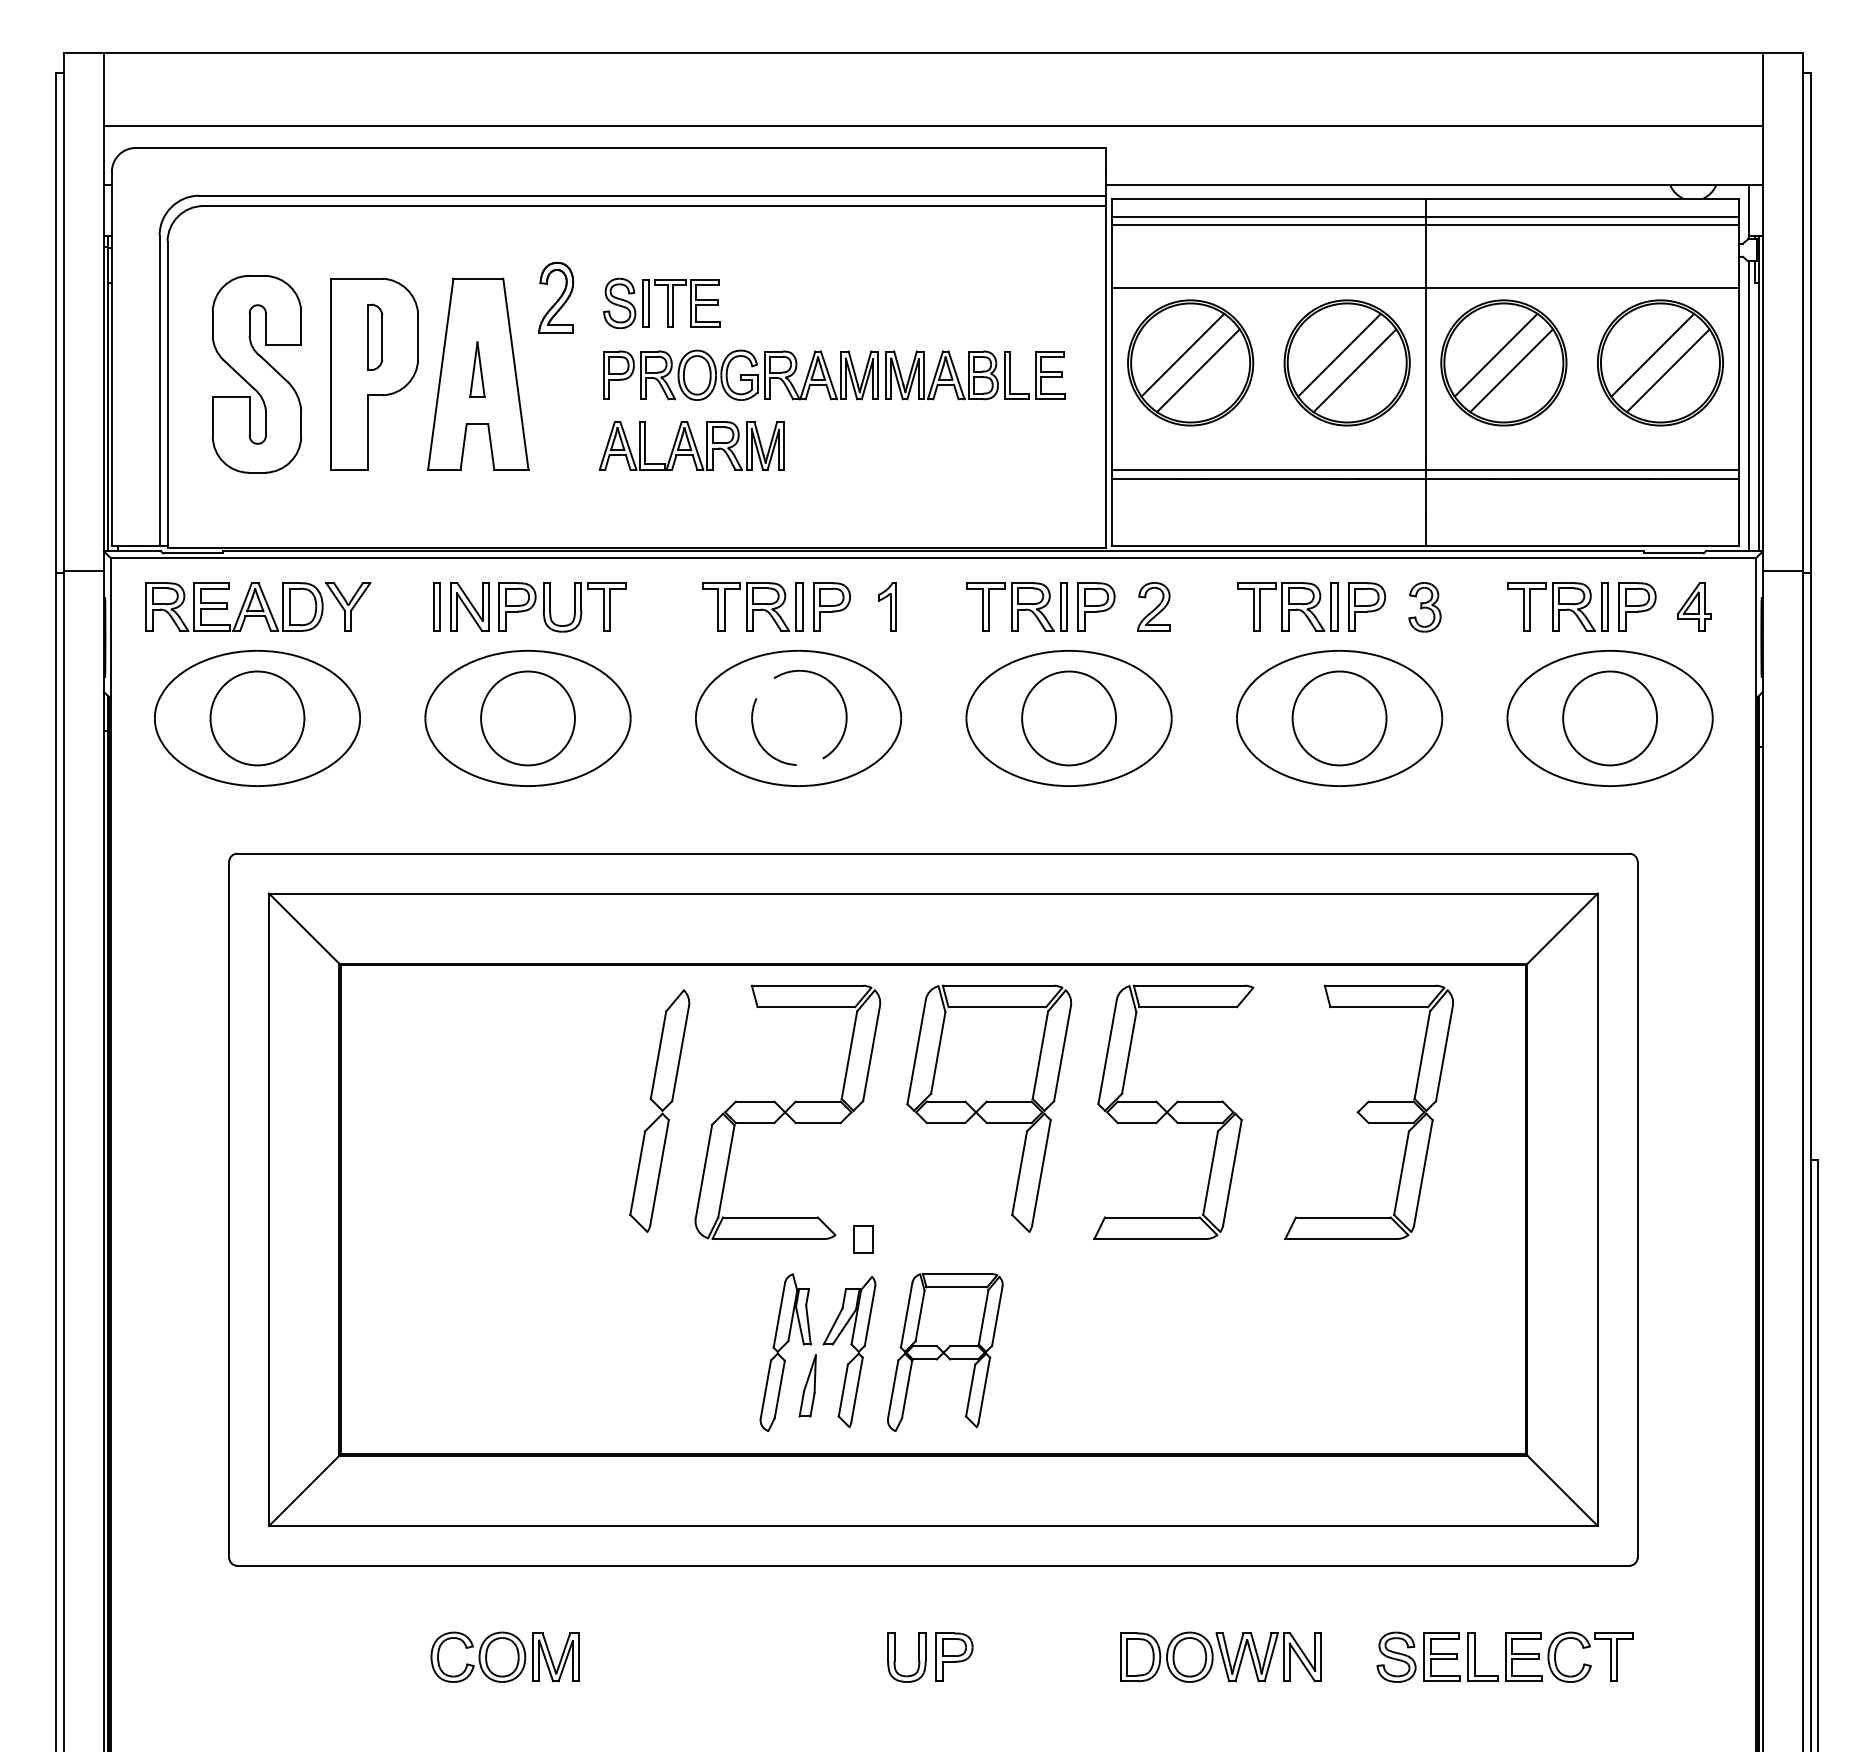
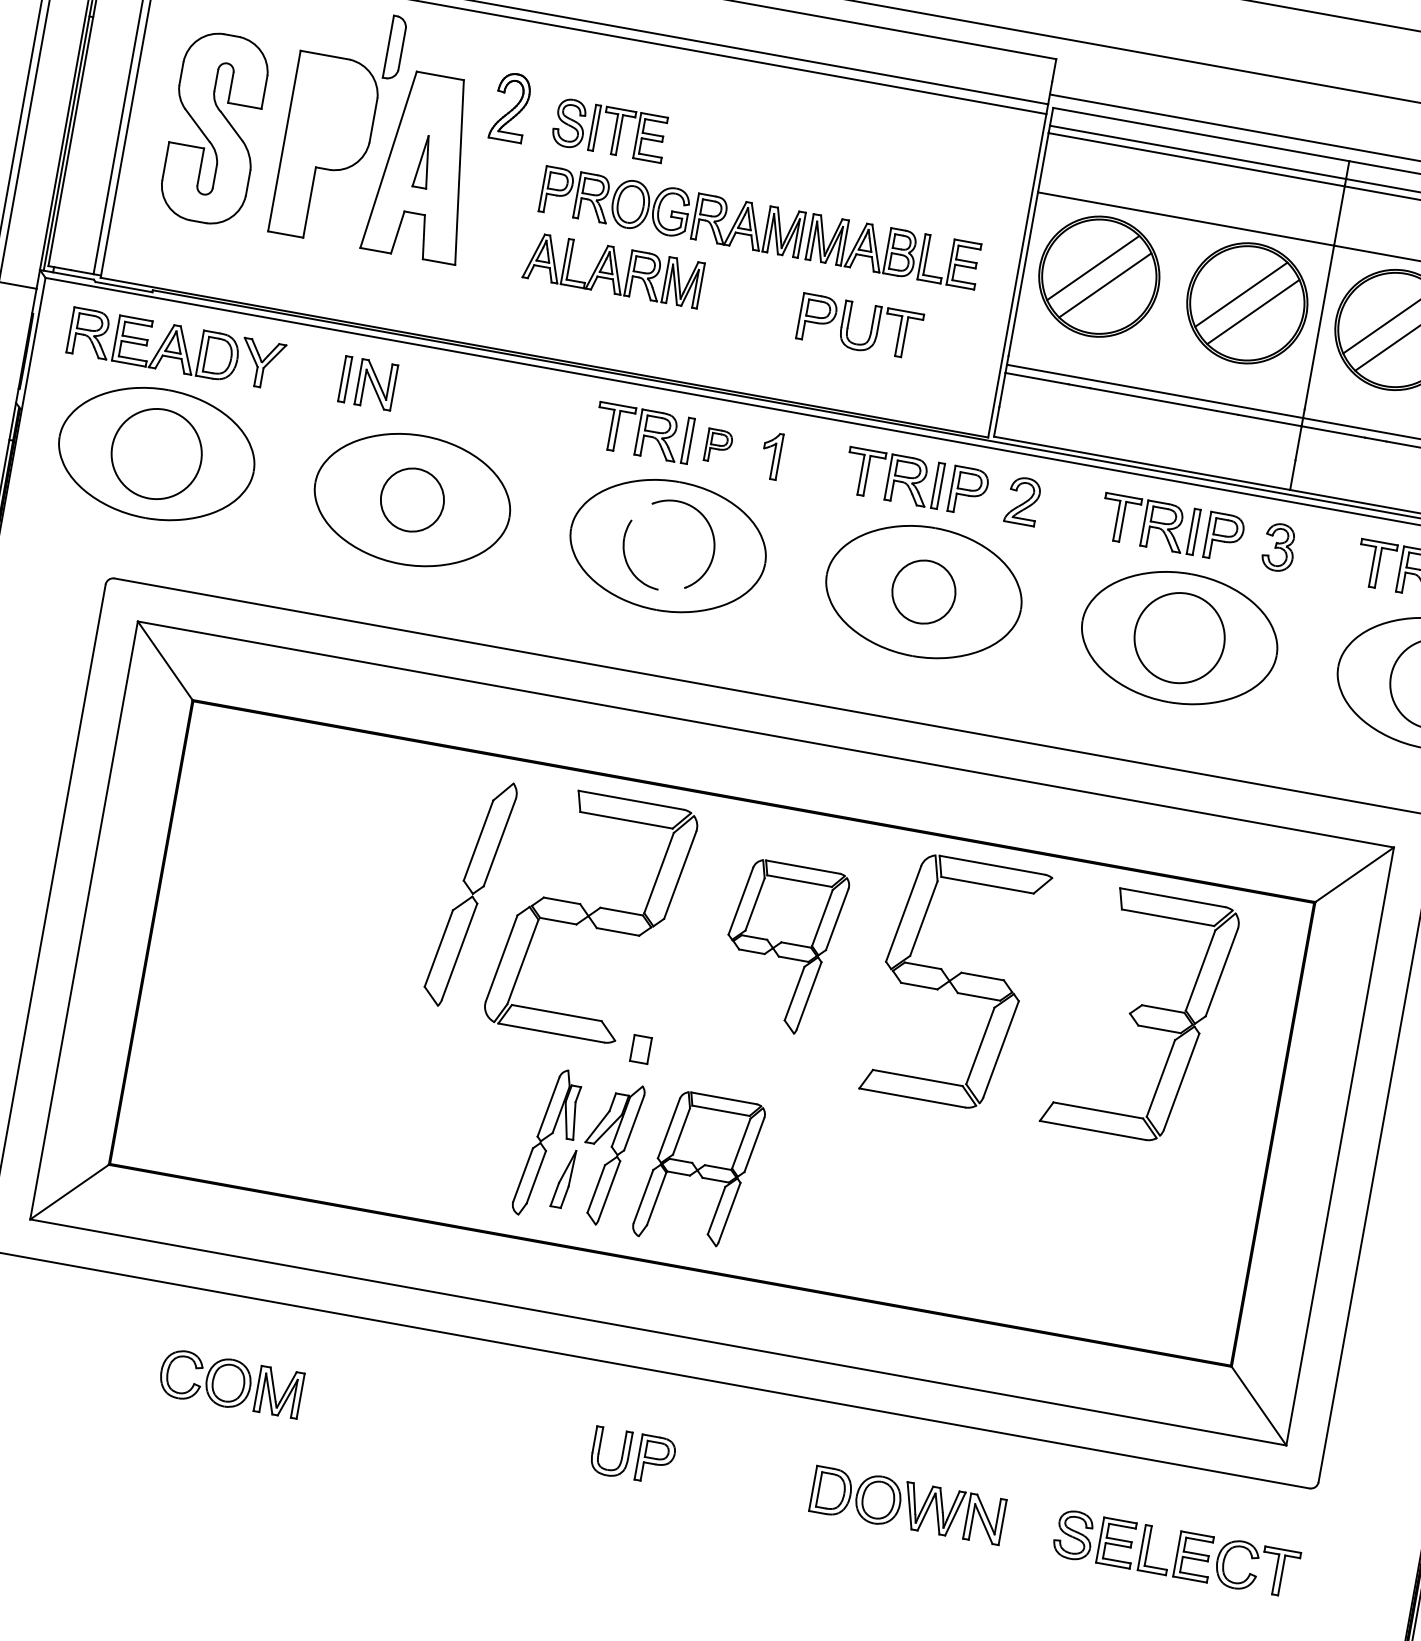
part: (375, 336) -> (395, 47), moved
part: (831, 606) -> (718, 445), size x0.7
part: (550, 607) -> (848, 324), moved
circle: (527, 718) -> (411, 500), size x0.7
circle: (1069, 718) -> (924, 592), size x0.7
part: (989, 1108) -> (782, 947), size x0.7

